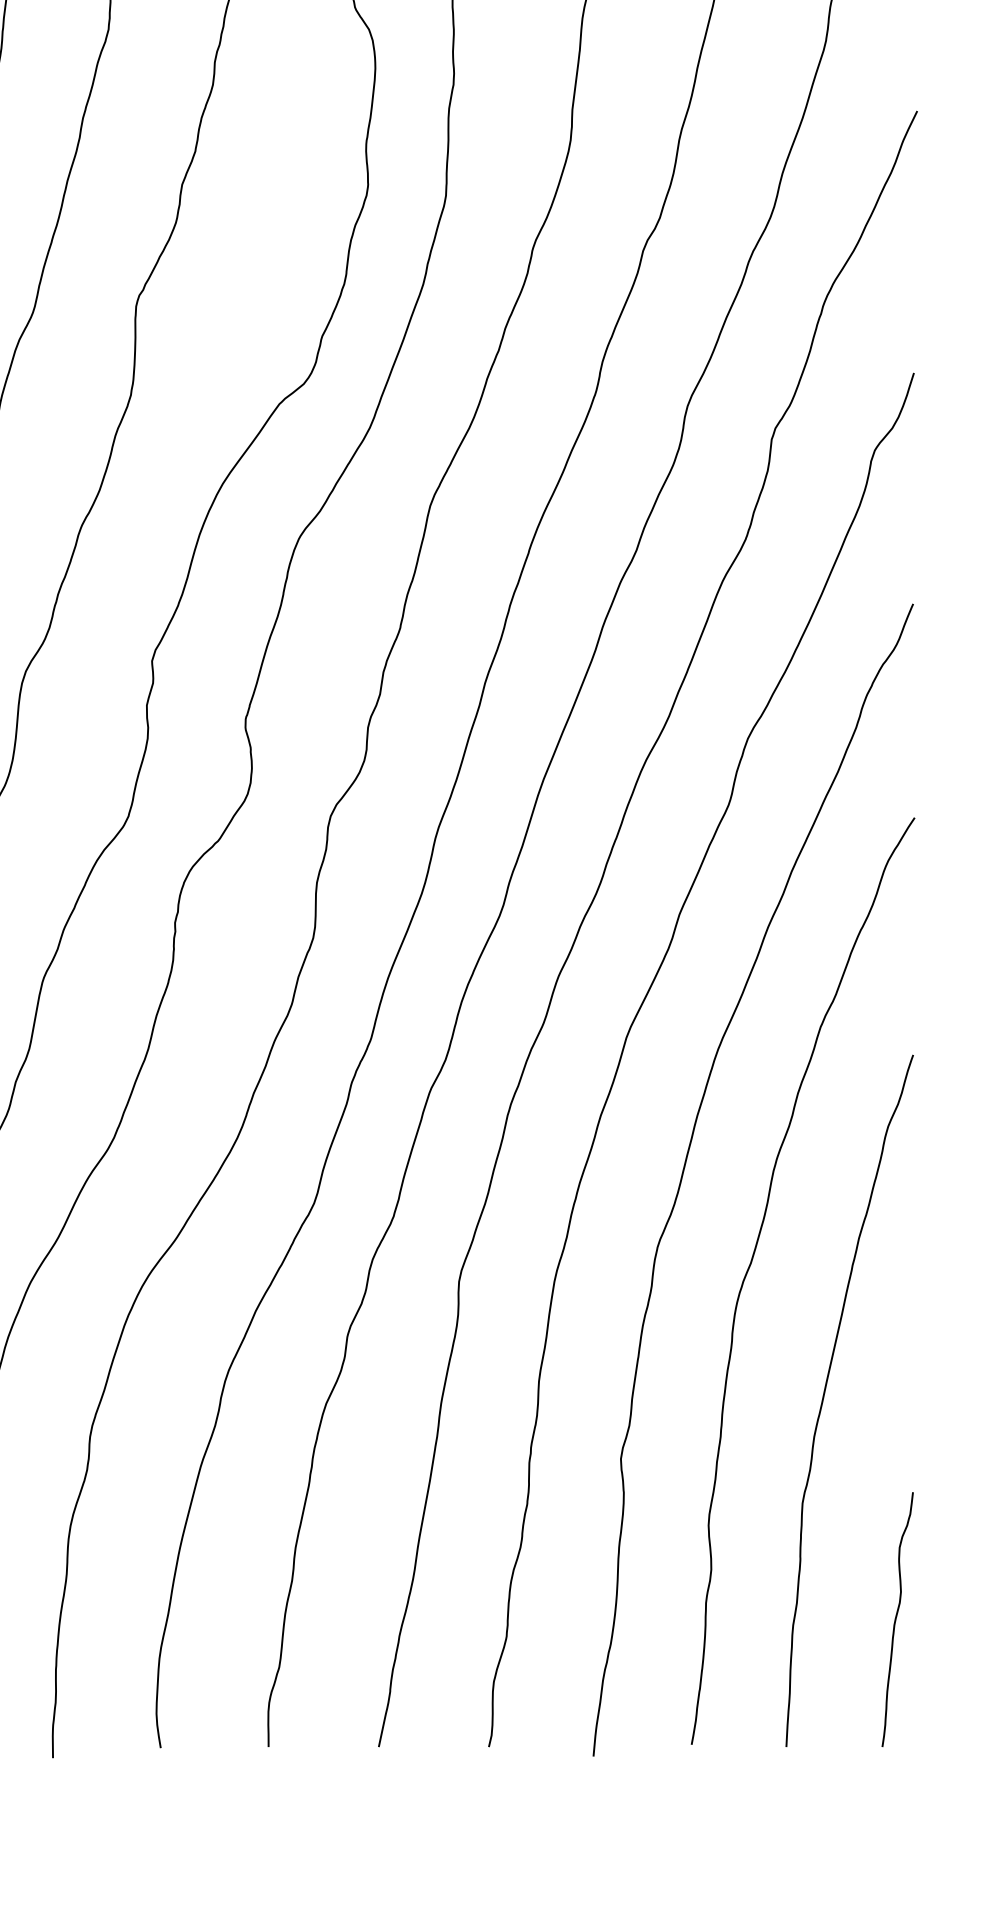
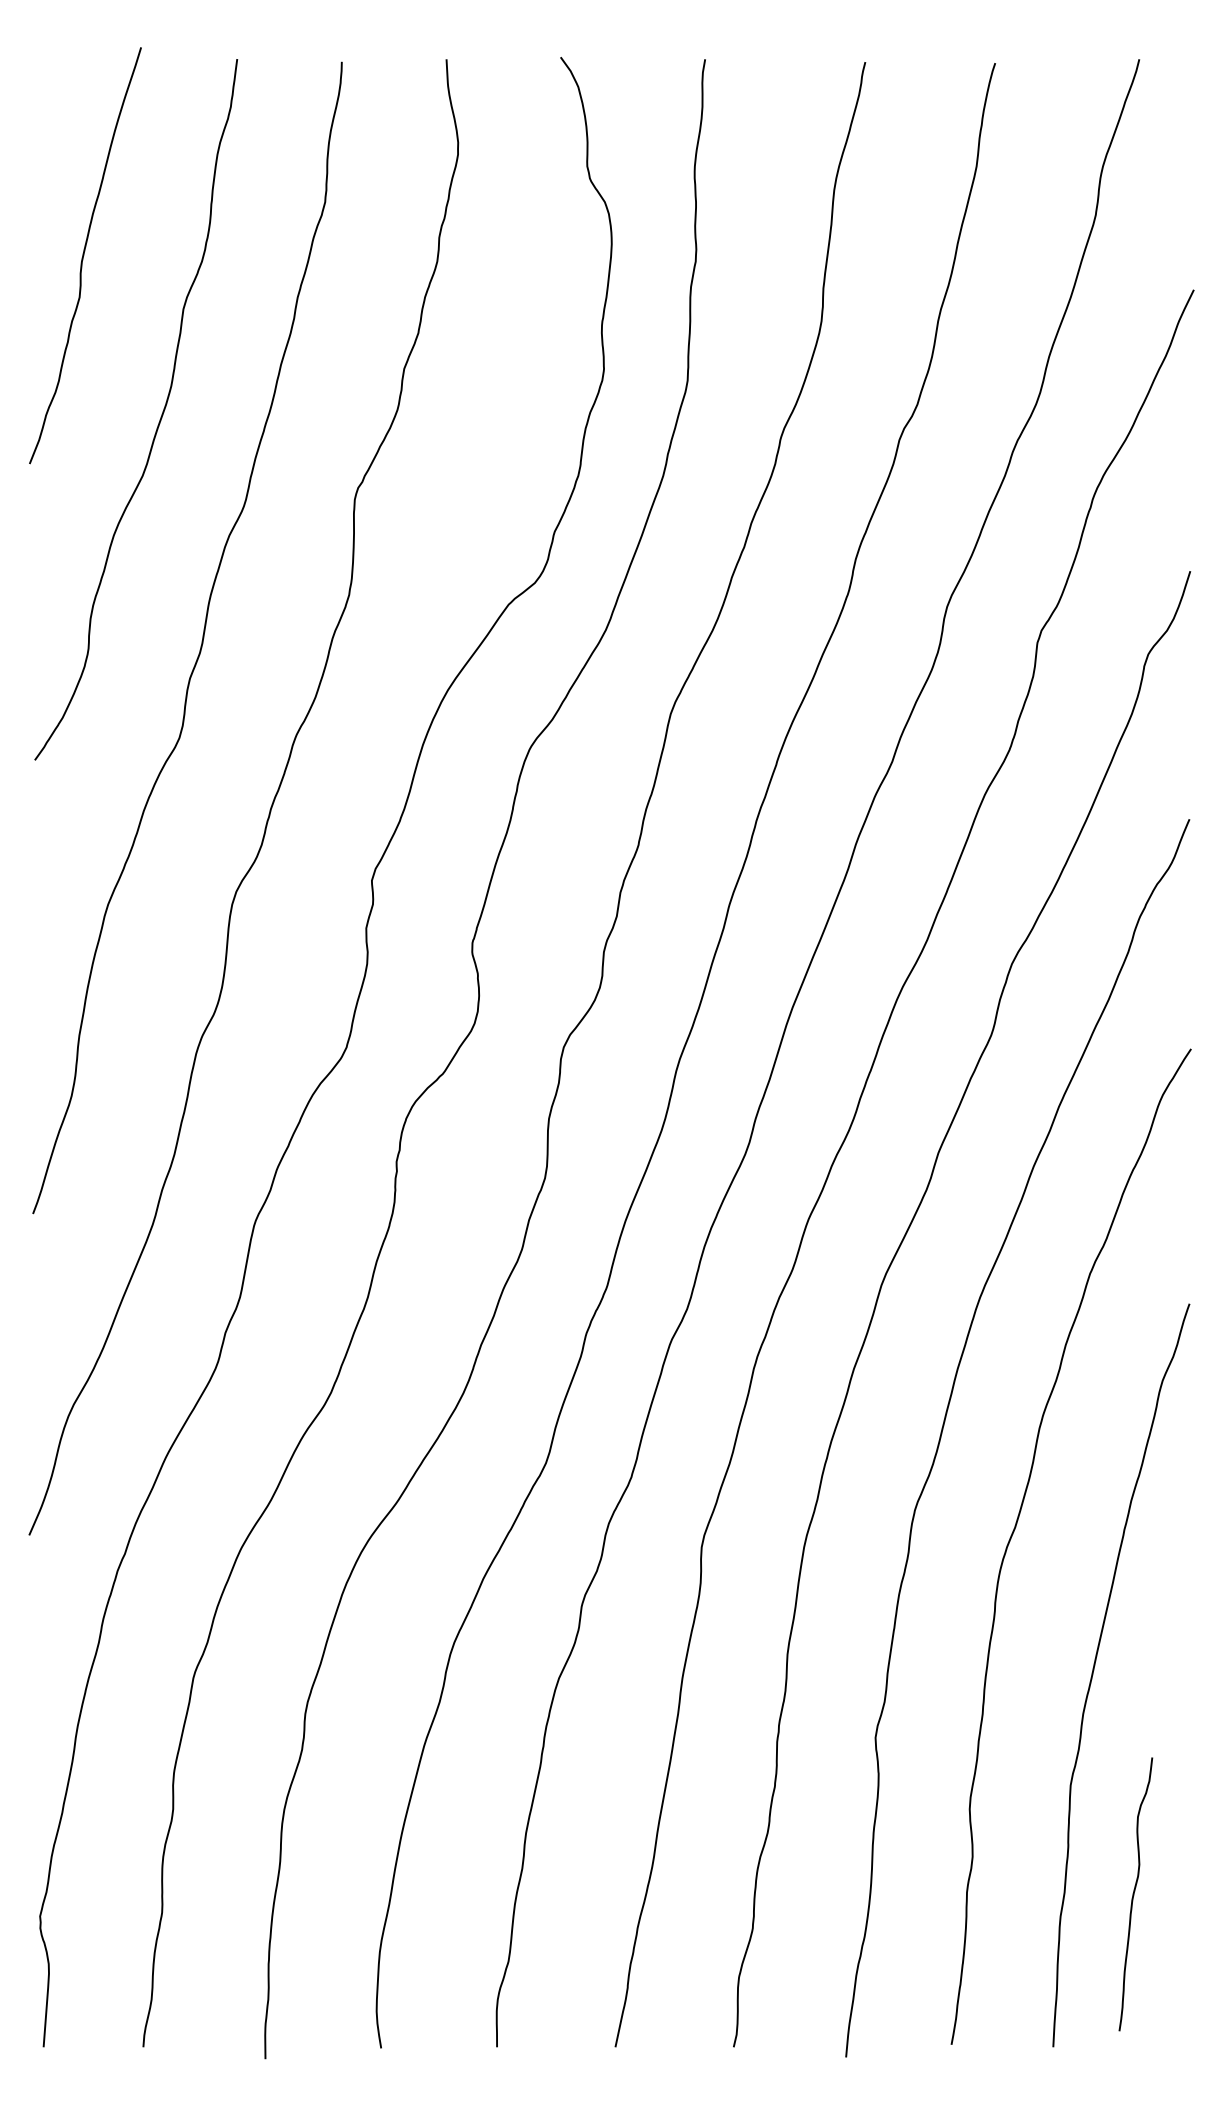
curve: (896, 1619) -> (1134, 1894), moved

